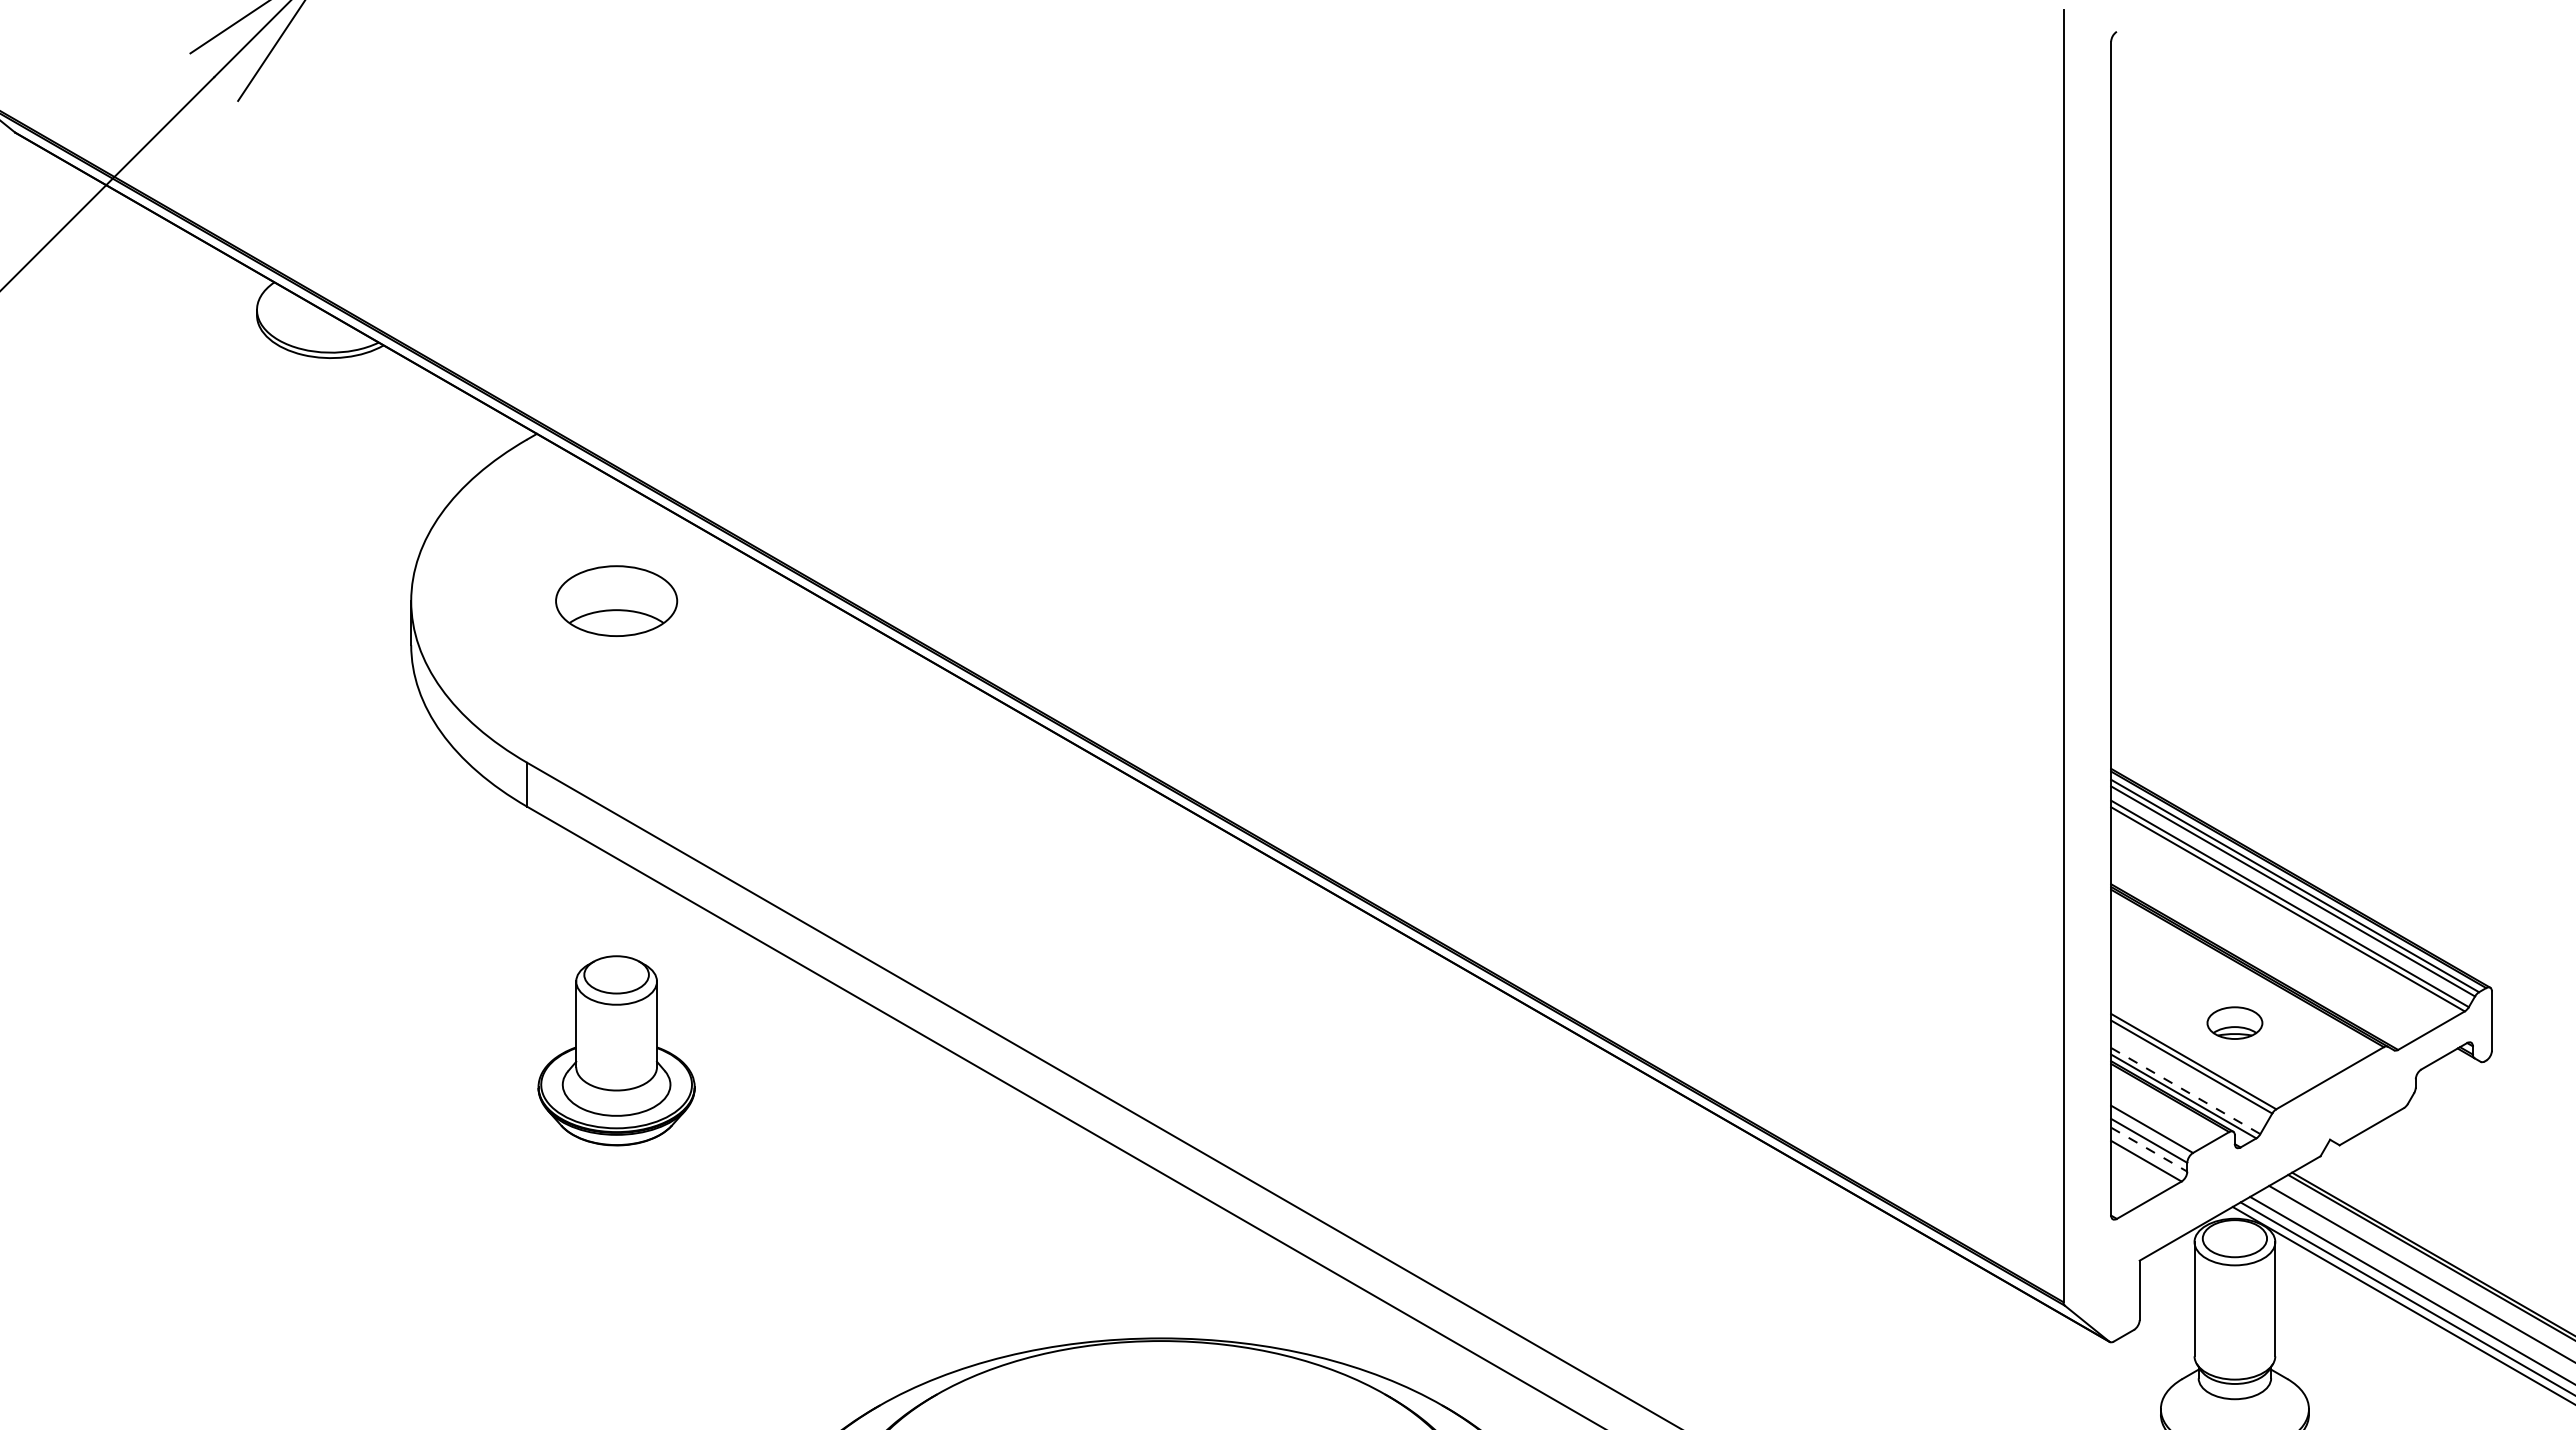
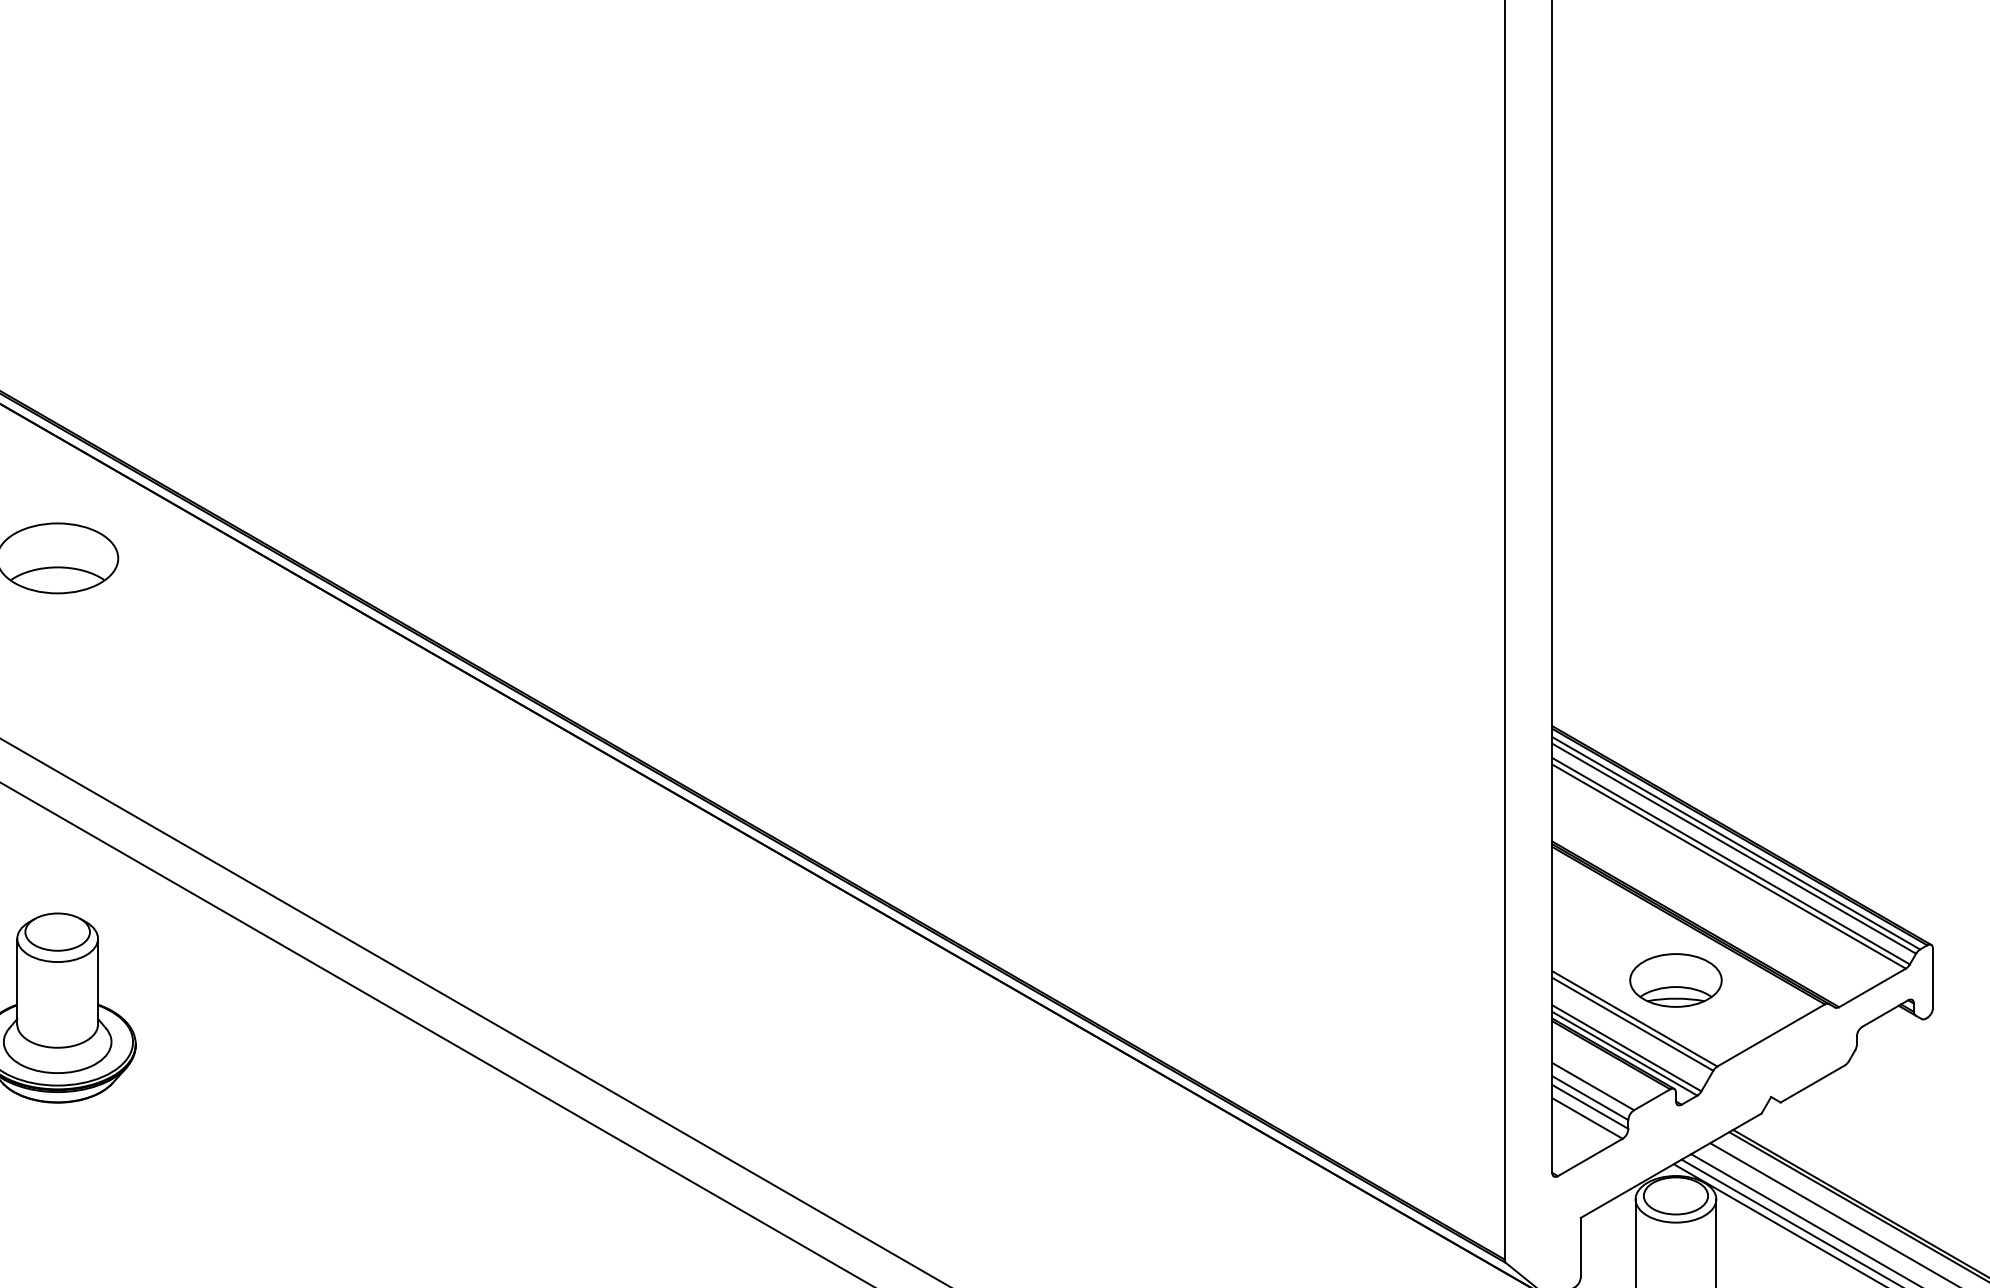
part: (2234, 1022) -> (1675, 979), size x1.67
line: (2186, 1091) -> (1627, 1048), dashed -> solid
line: (2149, 1149) -> (1590, 1106), dashed -> solid

